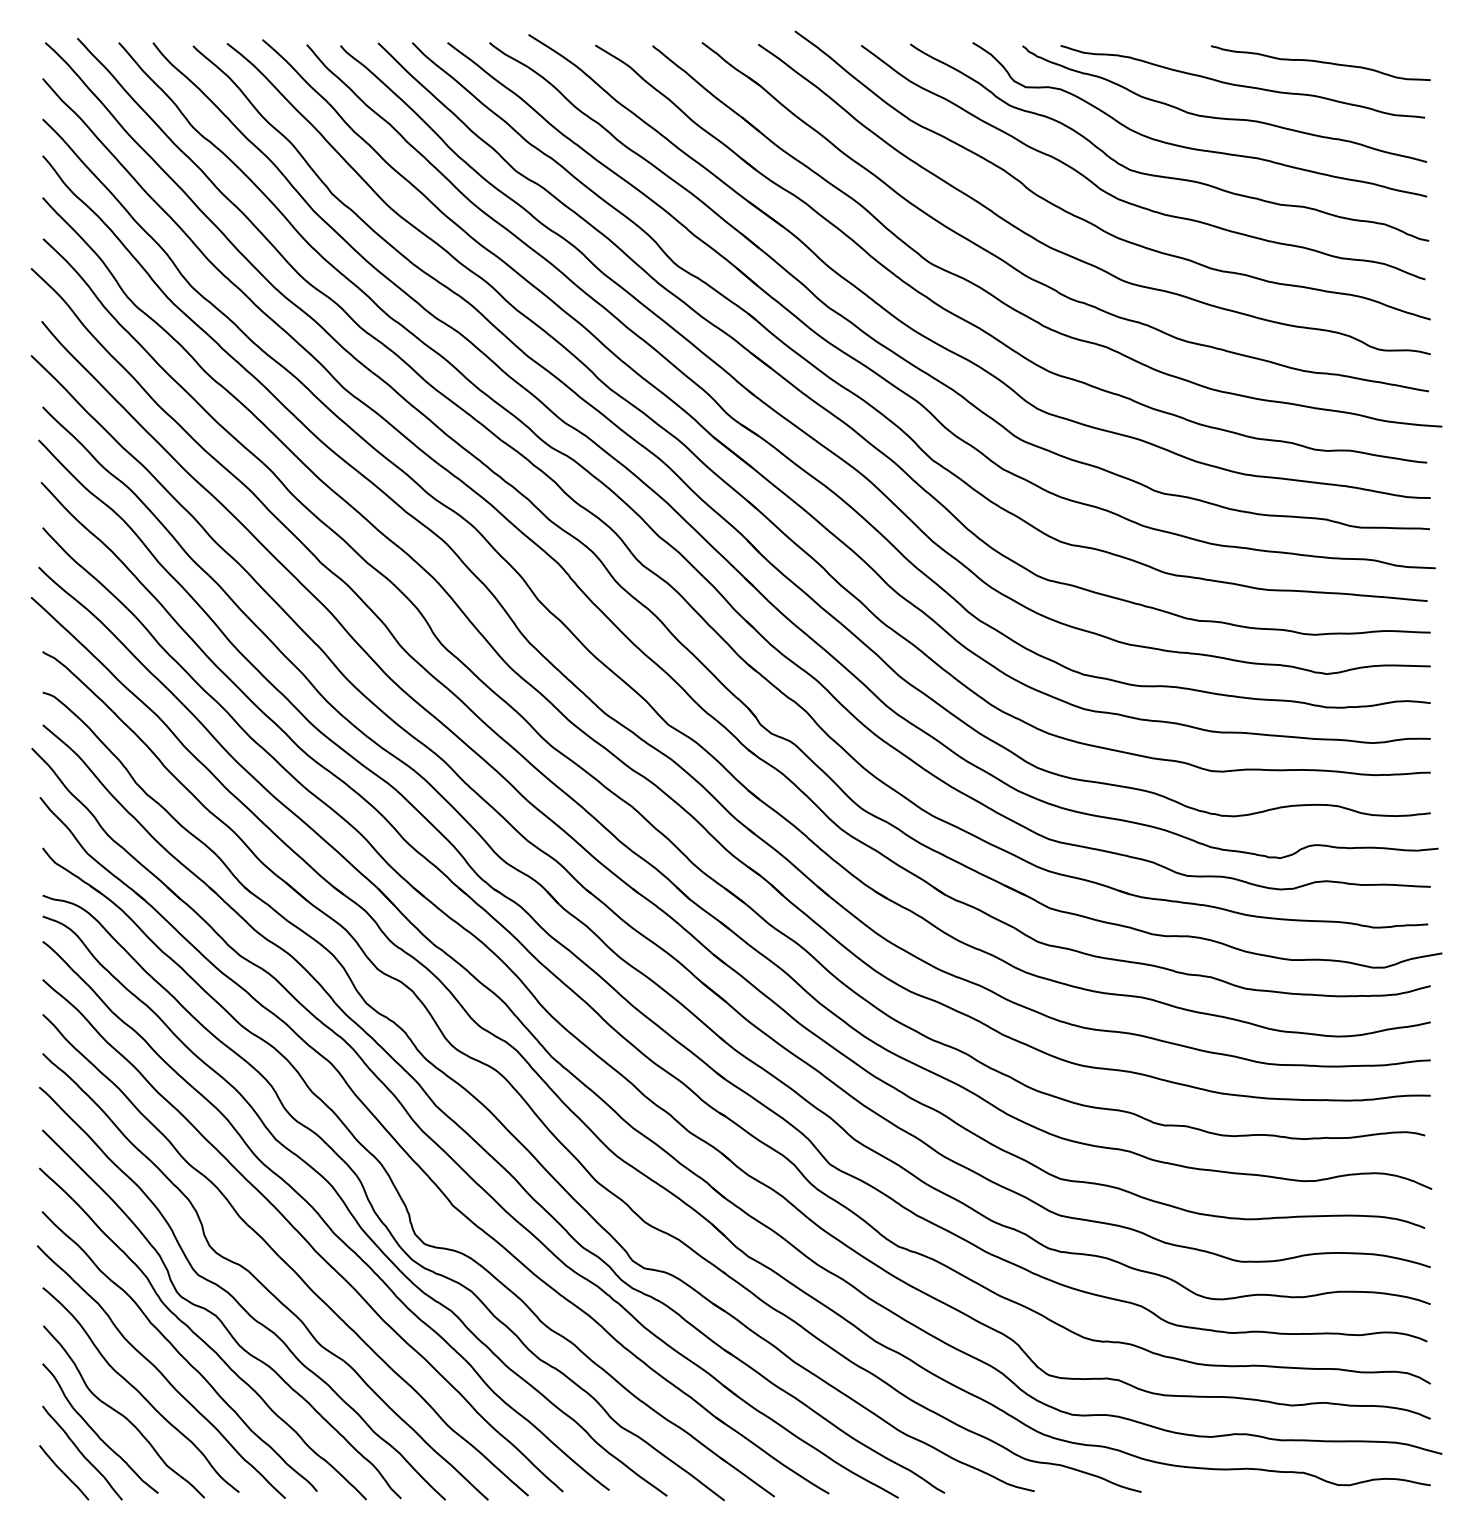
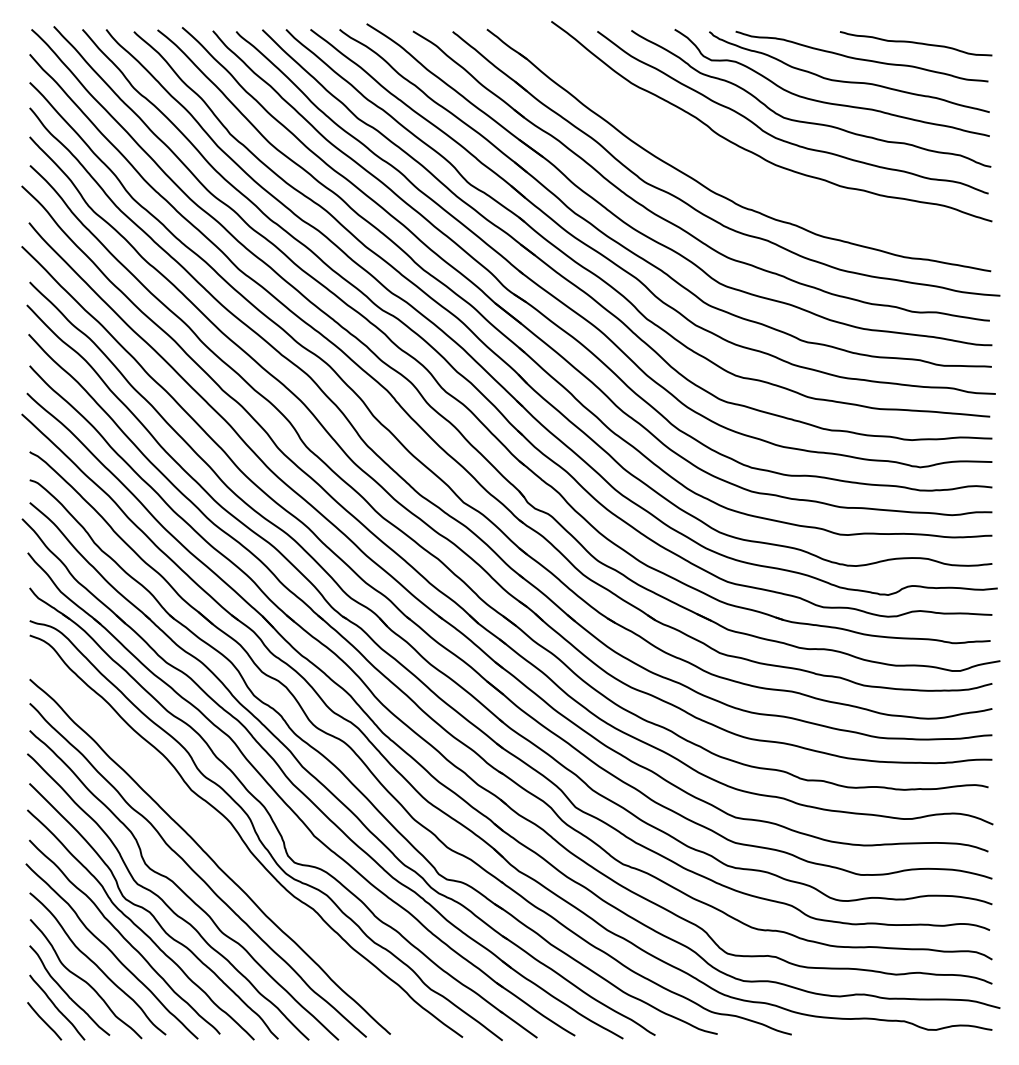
curve: (1074, 256) -> (745, 177), removed
curve: (323, 1217) -> (224, 844), removed

